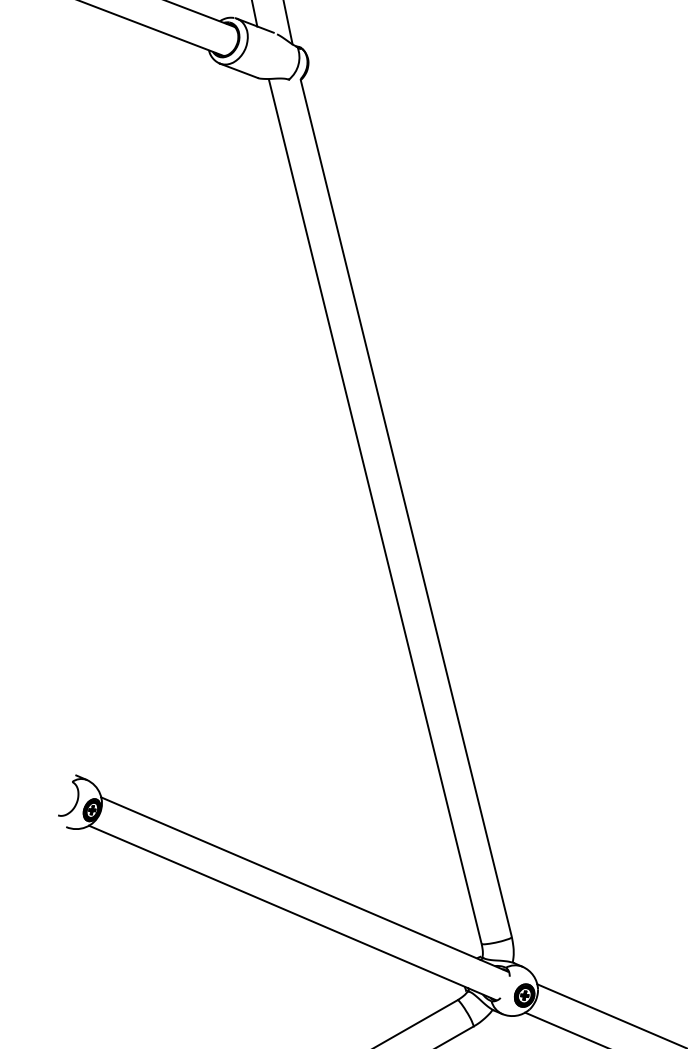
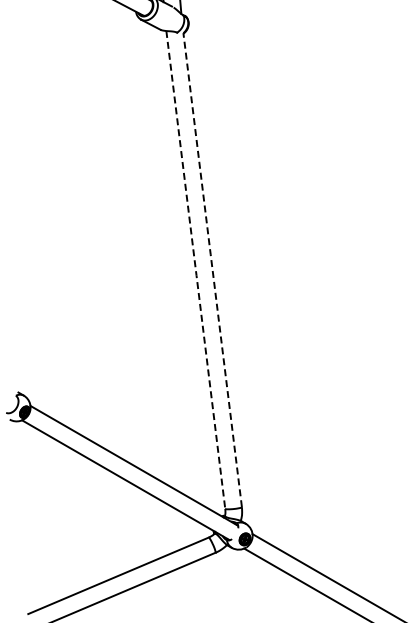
line: (405, 506) -> (212, 269), solid -> dashed
line: (374, 512) -> (195, 270), solid -> dashed

